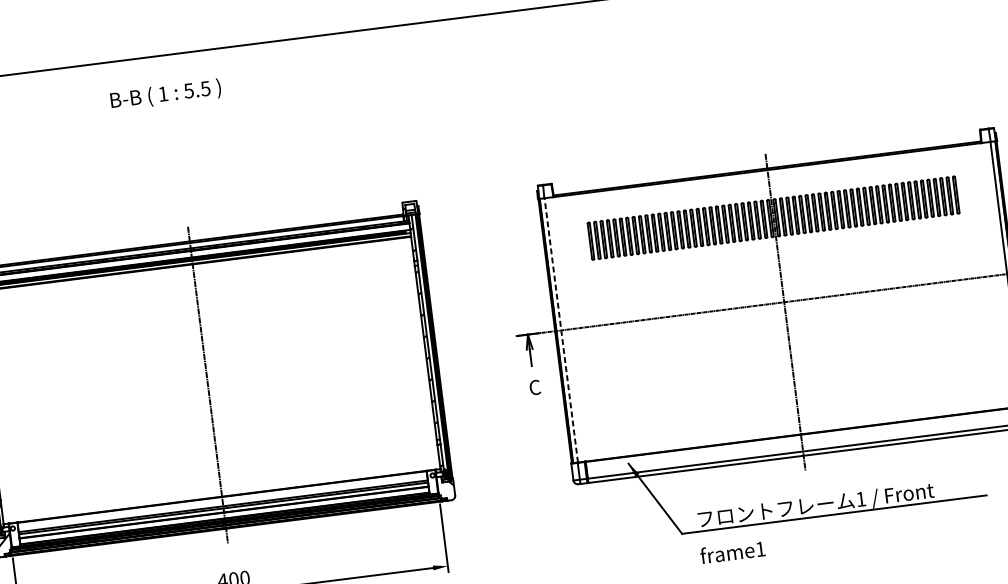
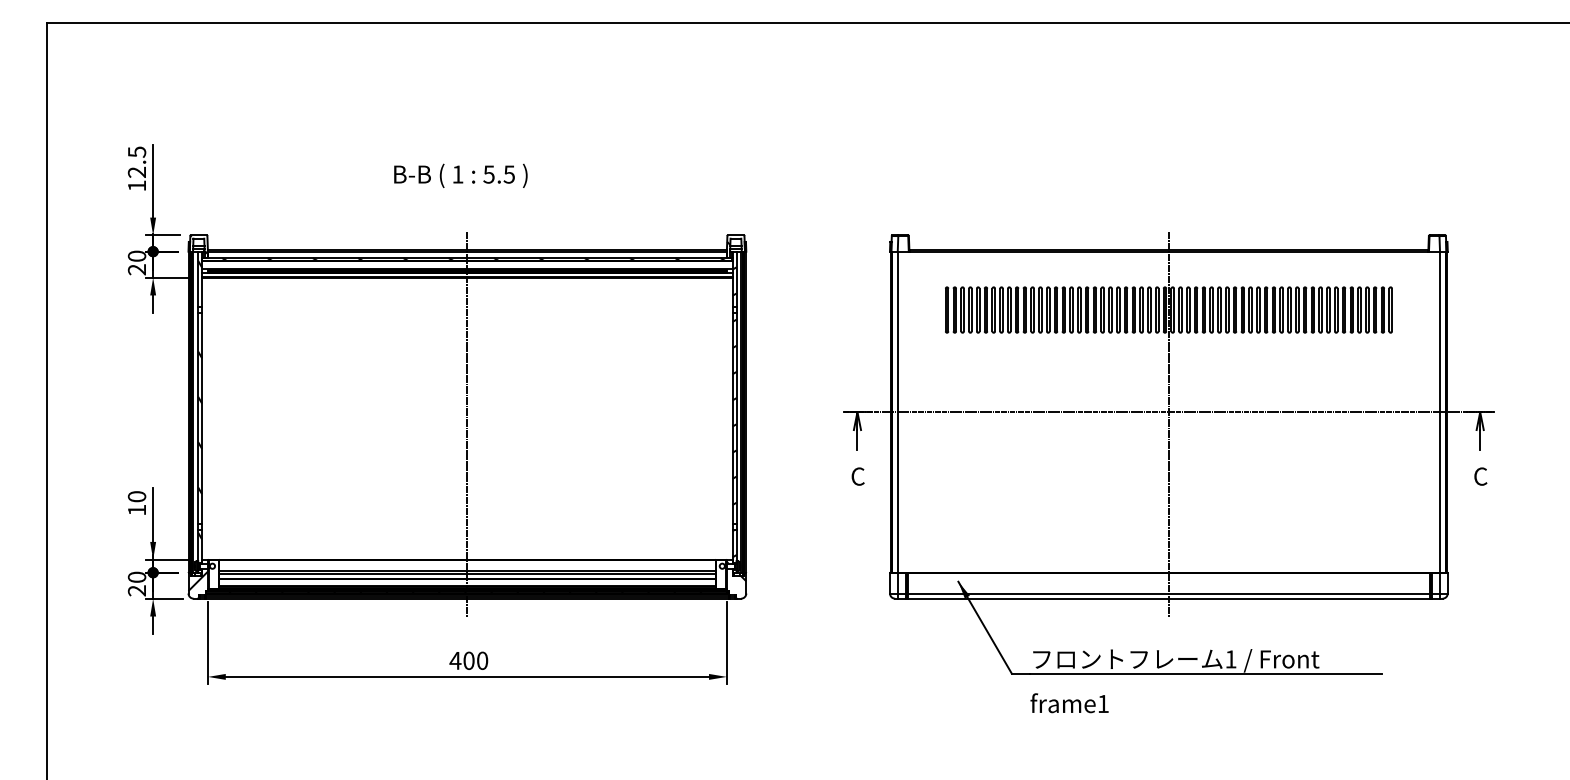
text: (165, 94) -> (460, 175), moved
line: (561, 330) -> (898, 412), dashed -> solid

